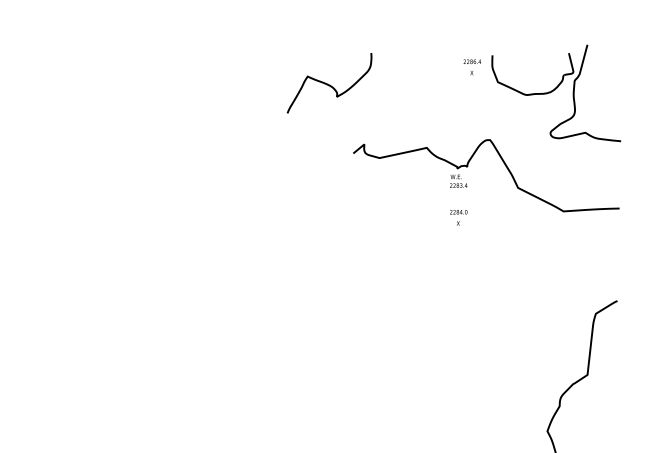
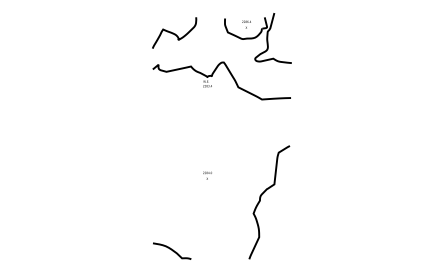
text: (472, 66) -> (246, 24), moved
curve: (327, 82) -> (173, 32), moved
text: (458, 217) -> (207, 175), moved

